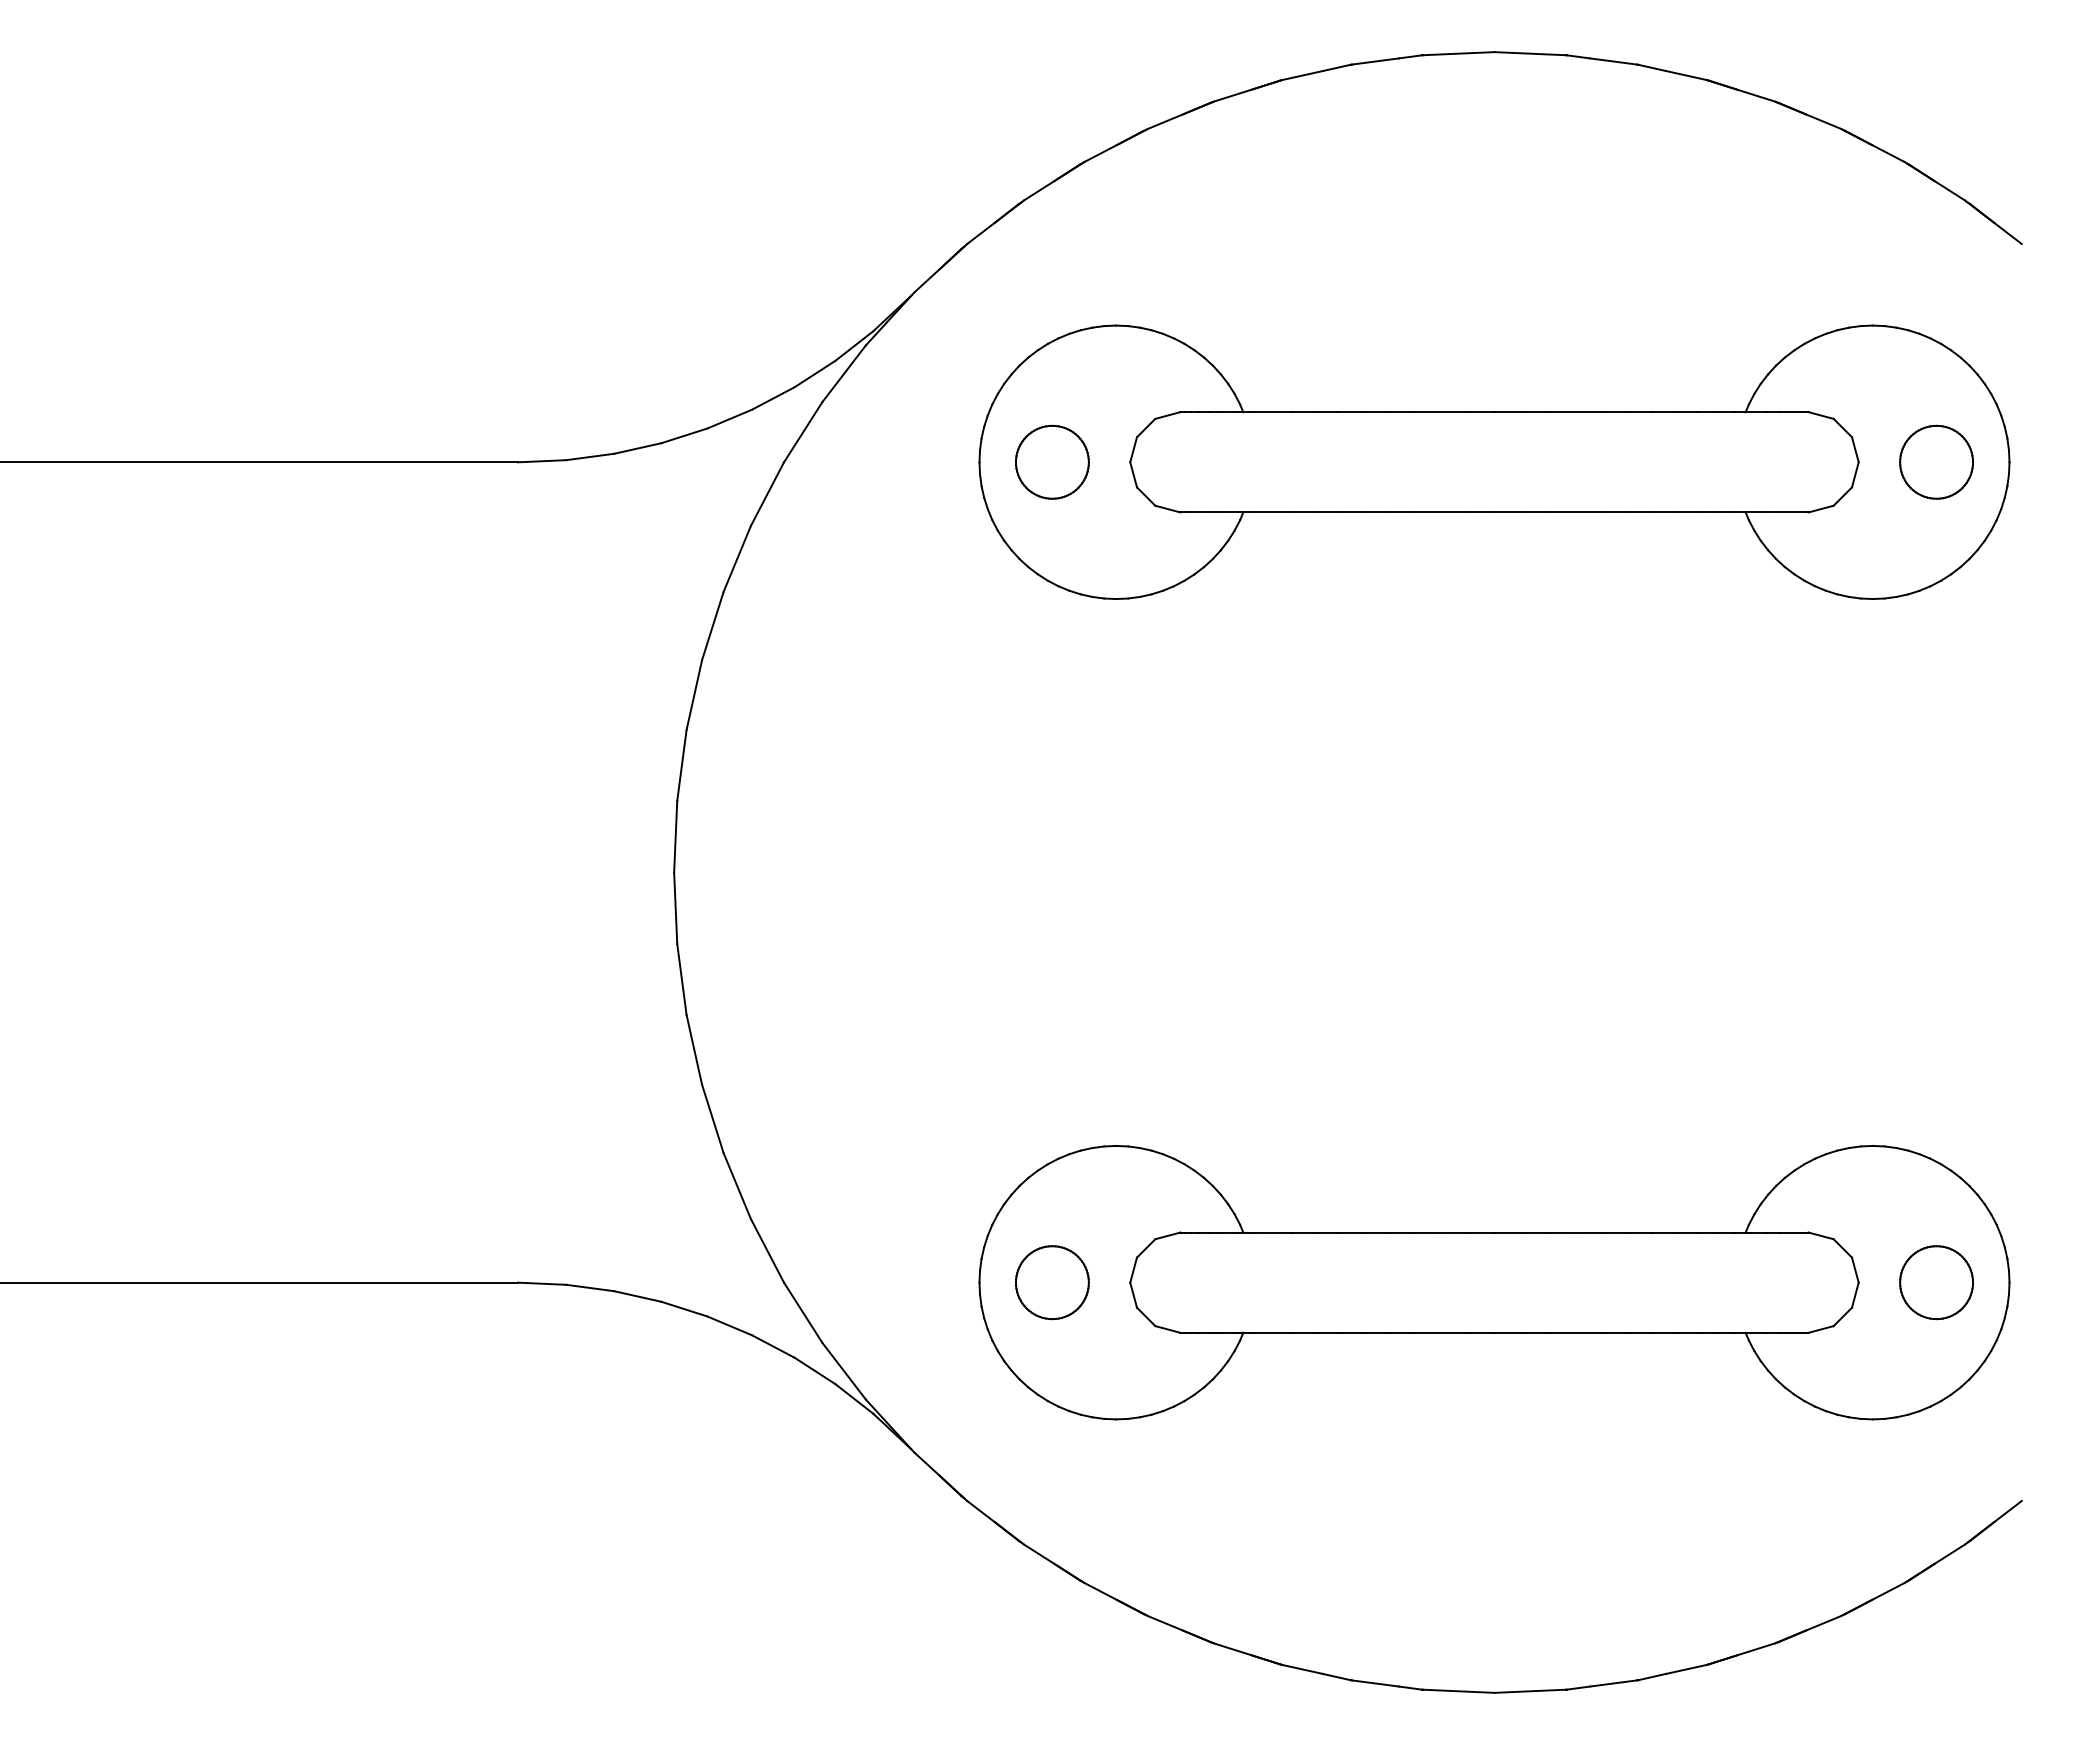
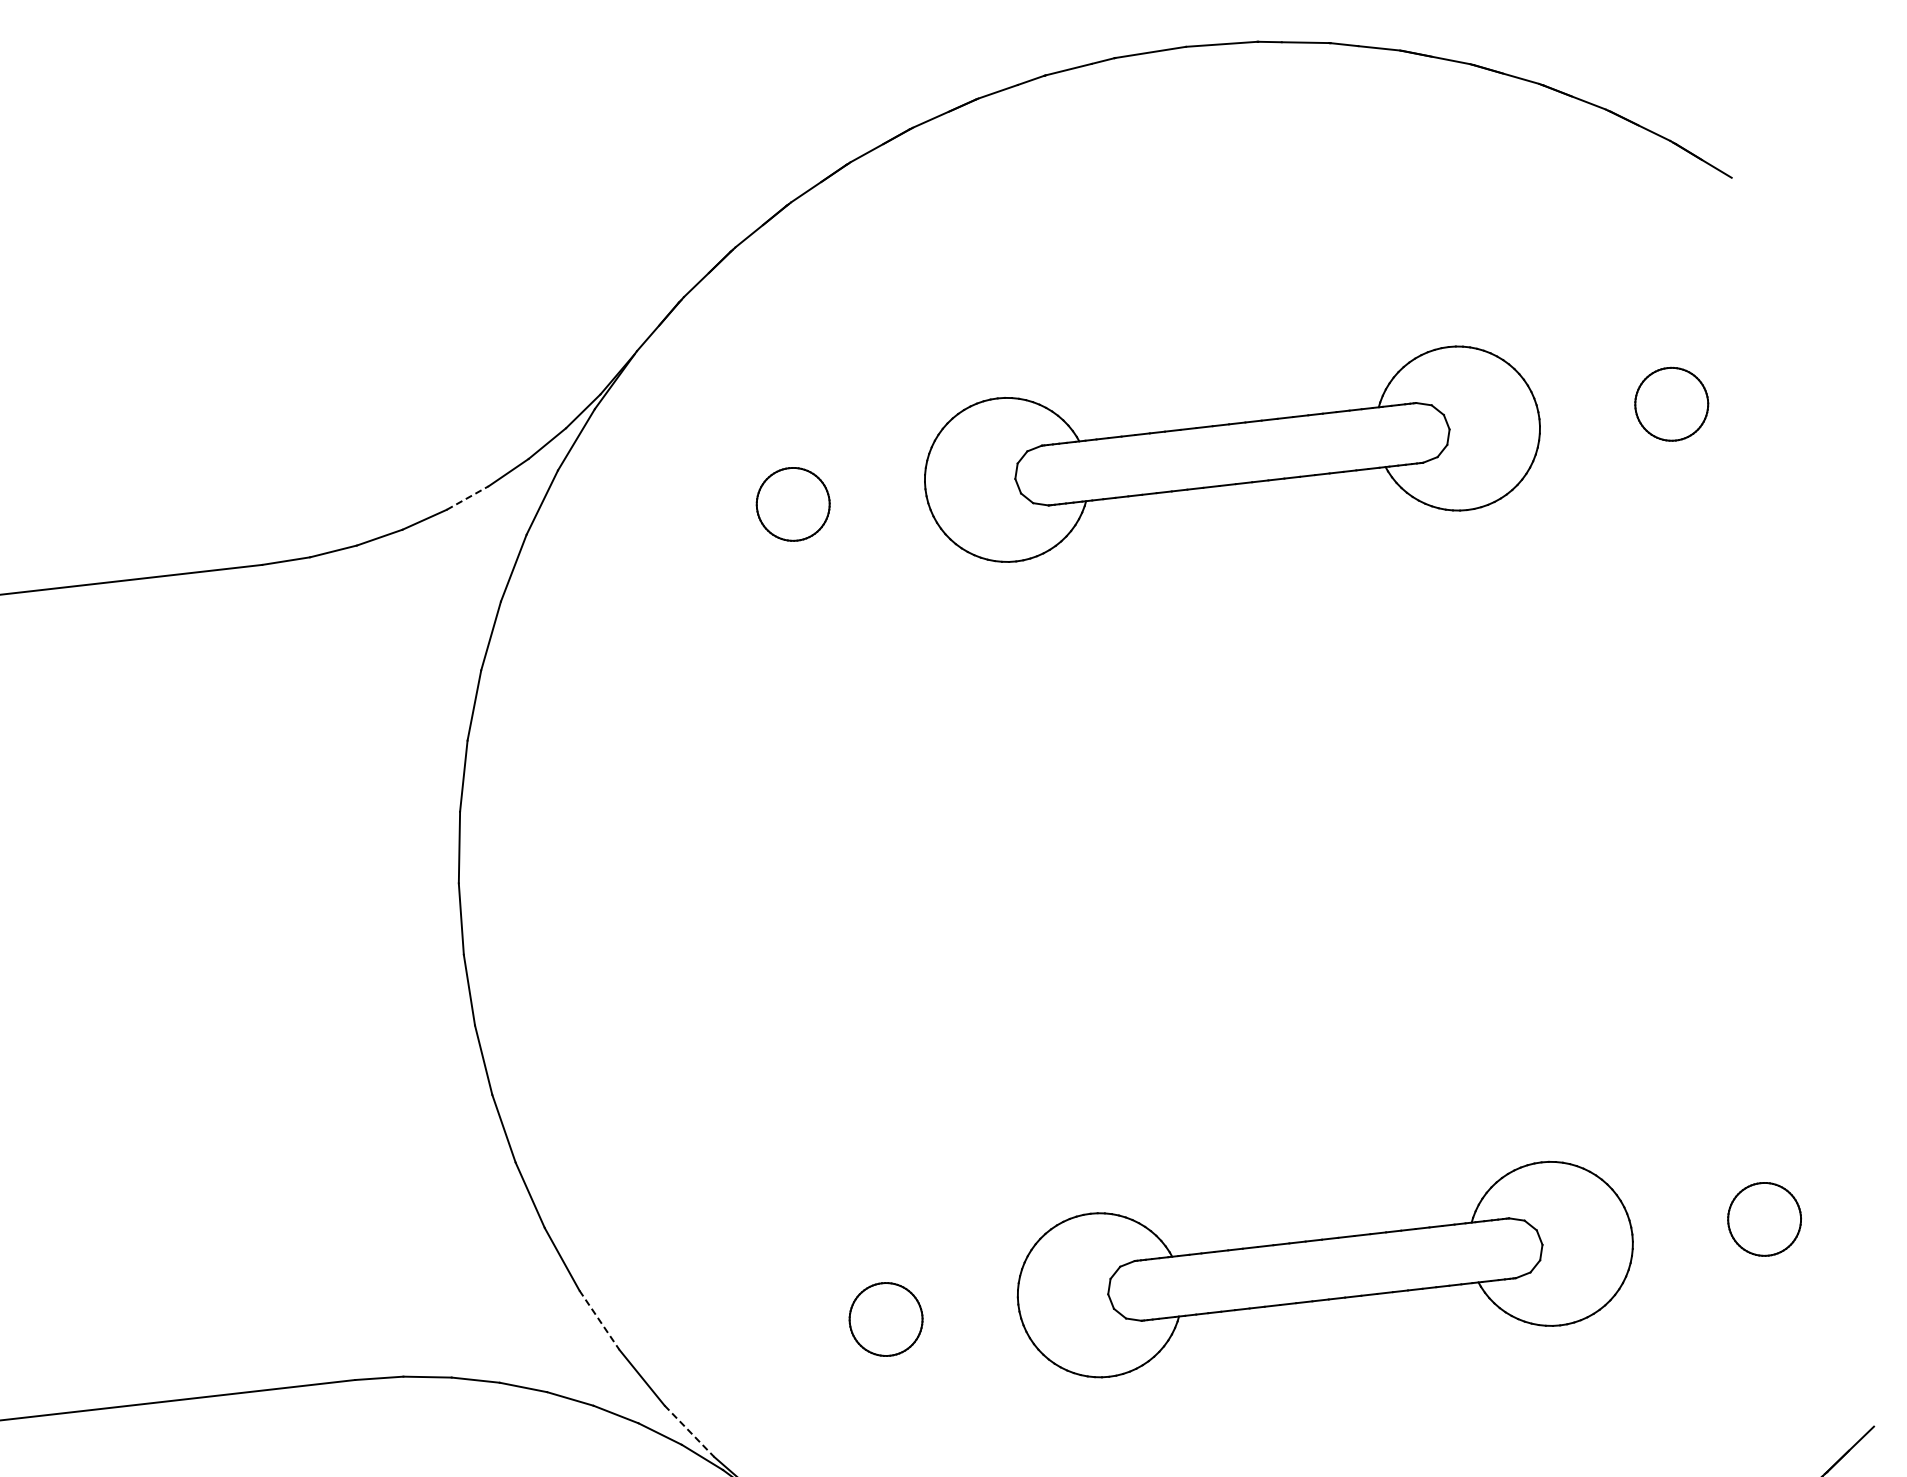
line: (730, 418) -> (468, 497), solid -> dashed
part: (1494, 461) -> (1232, 453), size x0.6
line: (767, 1250) -> (599, 1319), solid -> dashed
part: (1494, 1282) -> (1325, 1269), size x0.6
line: (844, 1371) -> (689, 1431), solid -> dashed

